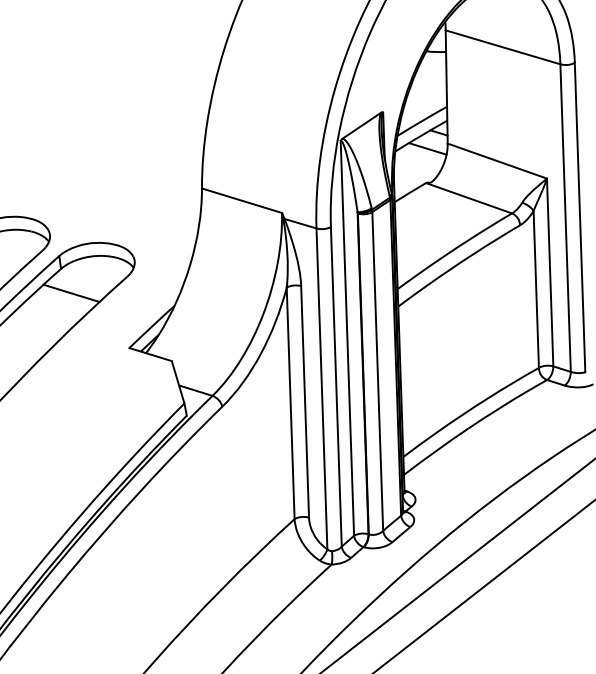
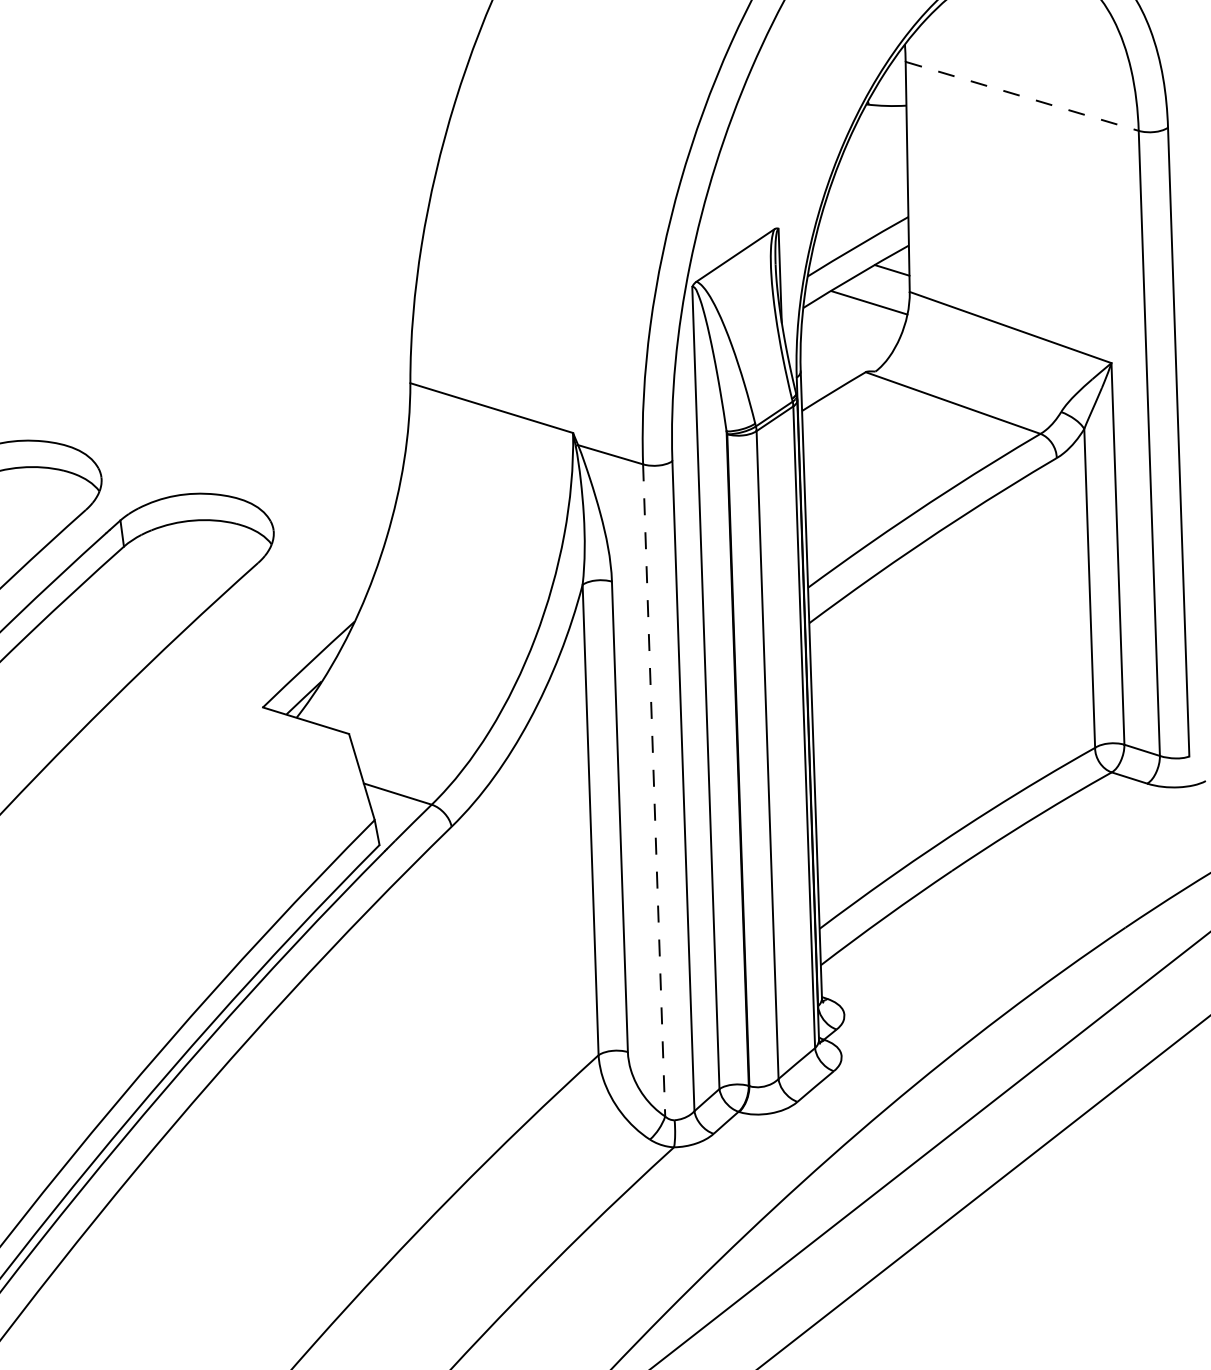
line: (503, 47) -> (1023, 96), solid -> dashed
line: (71, 293) -> (145, 596), removed
line: (321, 388) -> (653, 789), solid -> dashed

